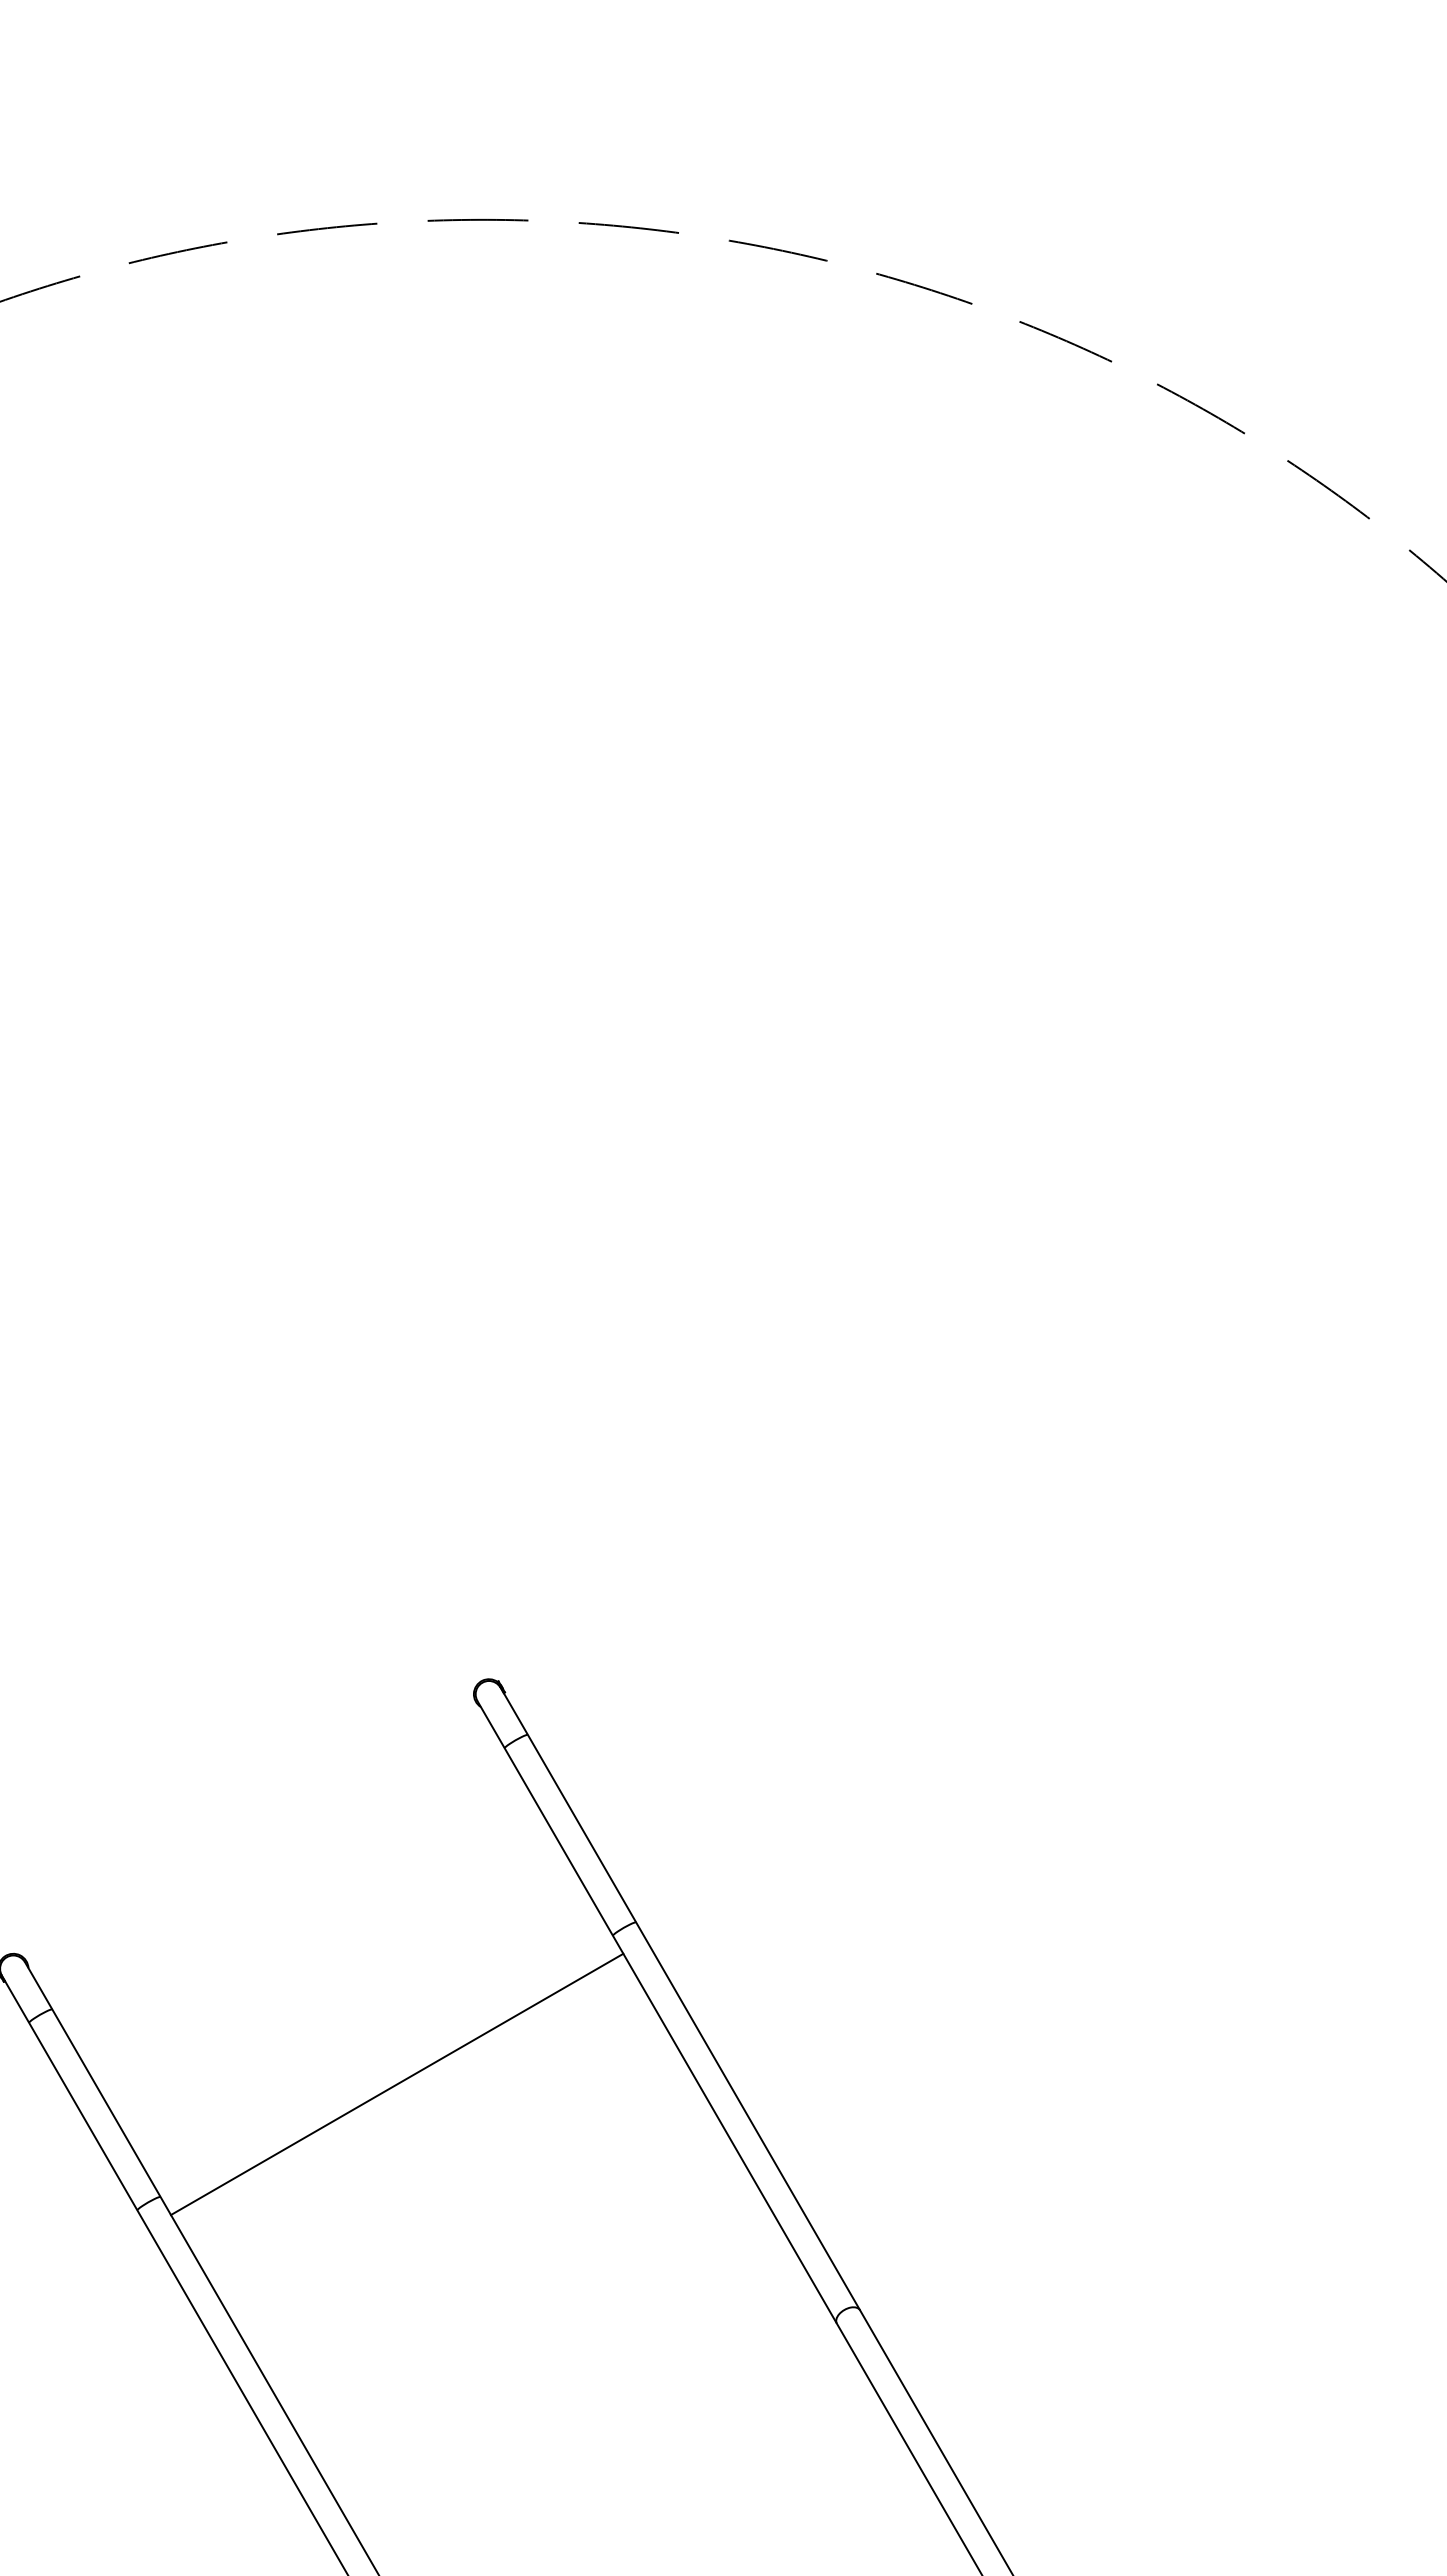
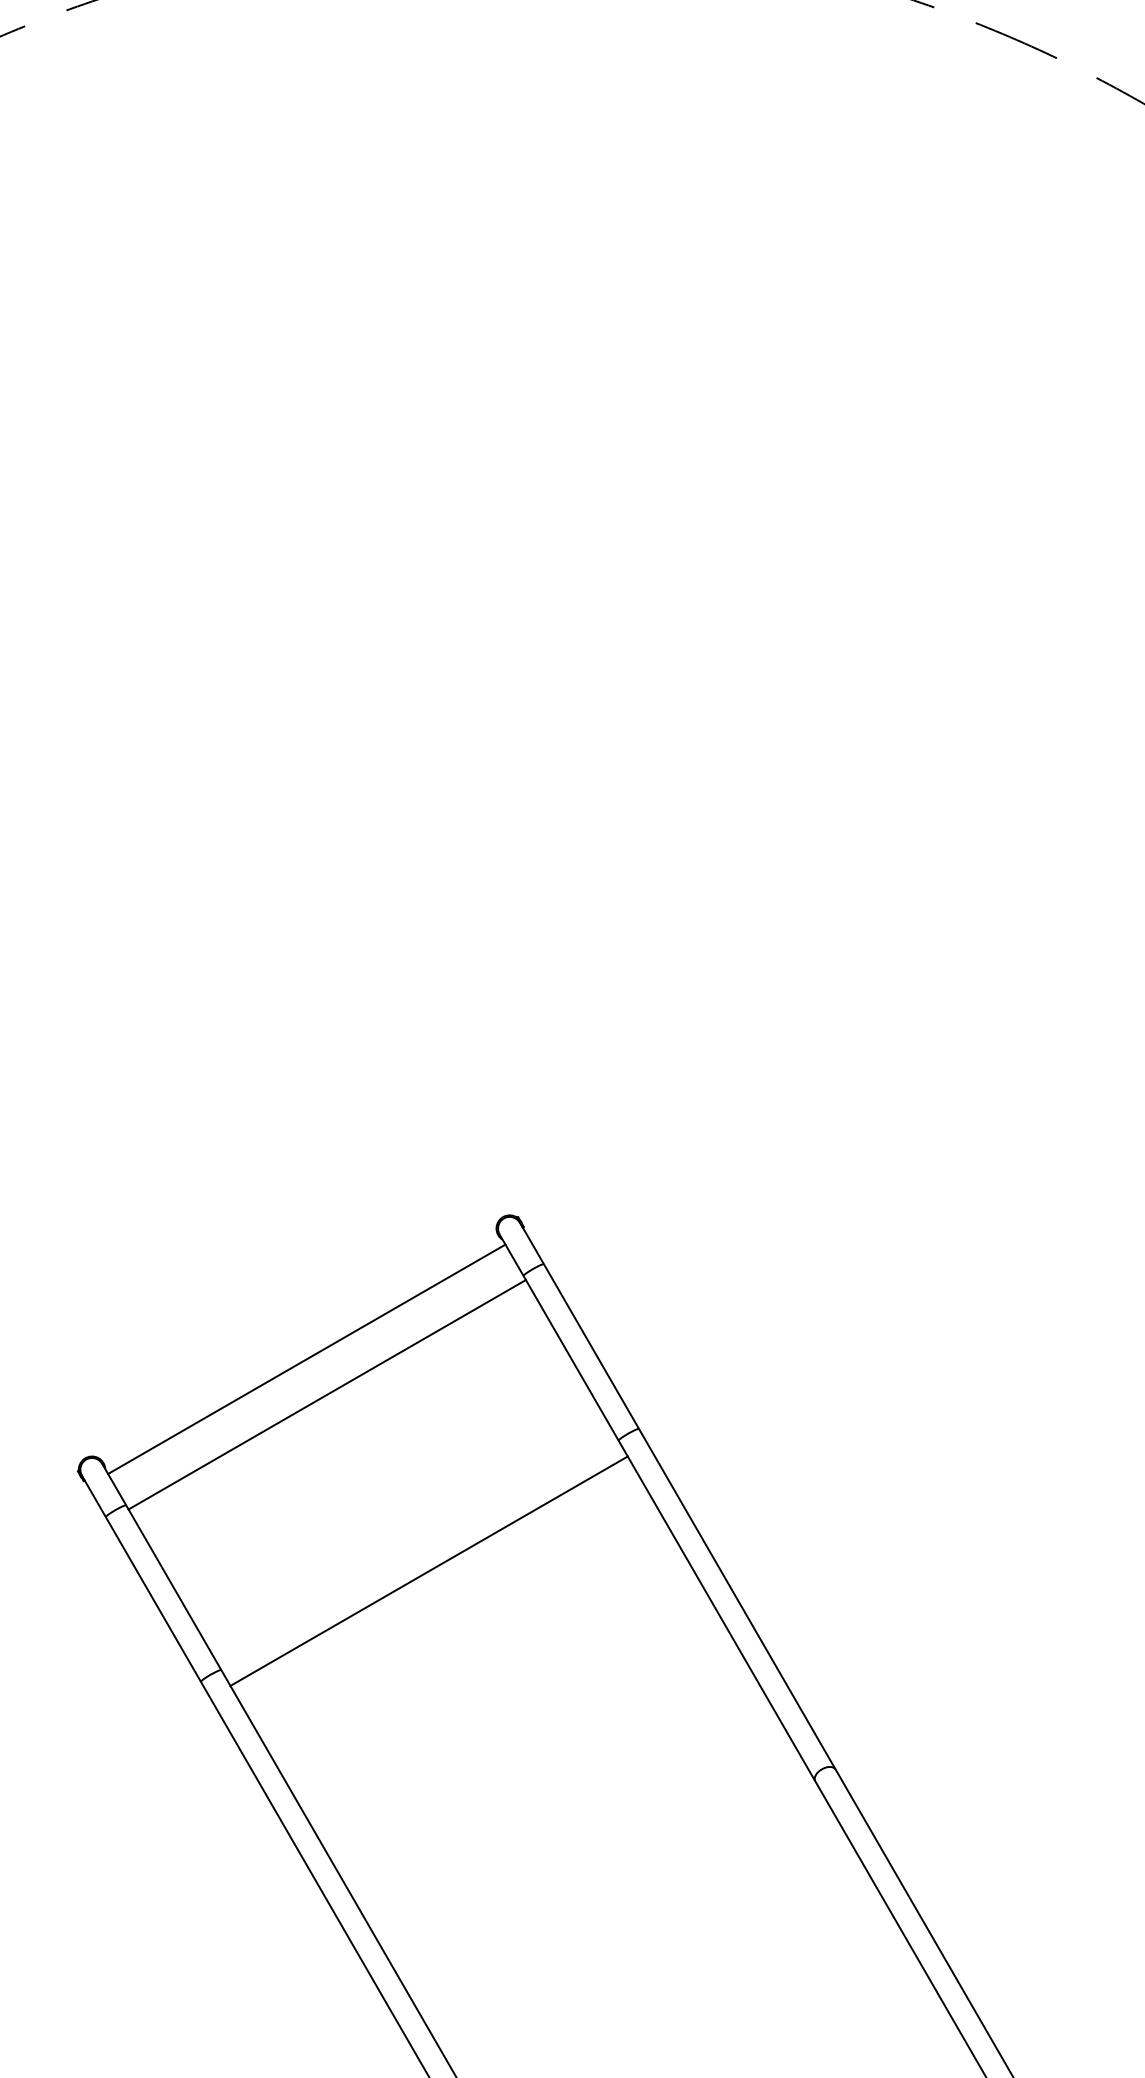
line: (257, 1842) -> (306, 1358), added
line: (281, 1883) -> (327, 1394), added

